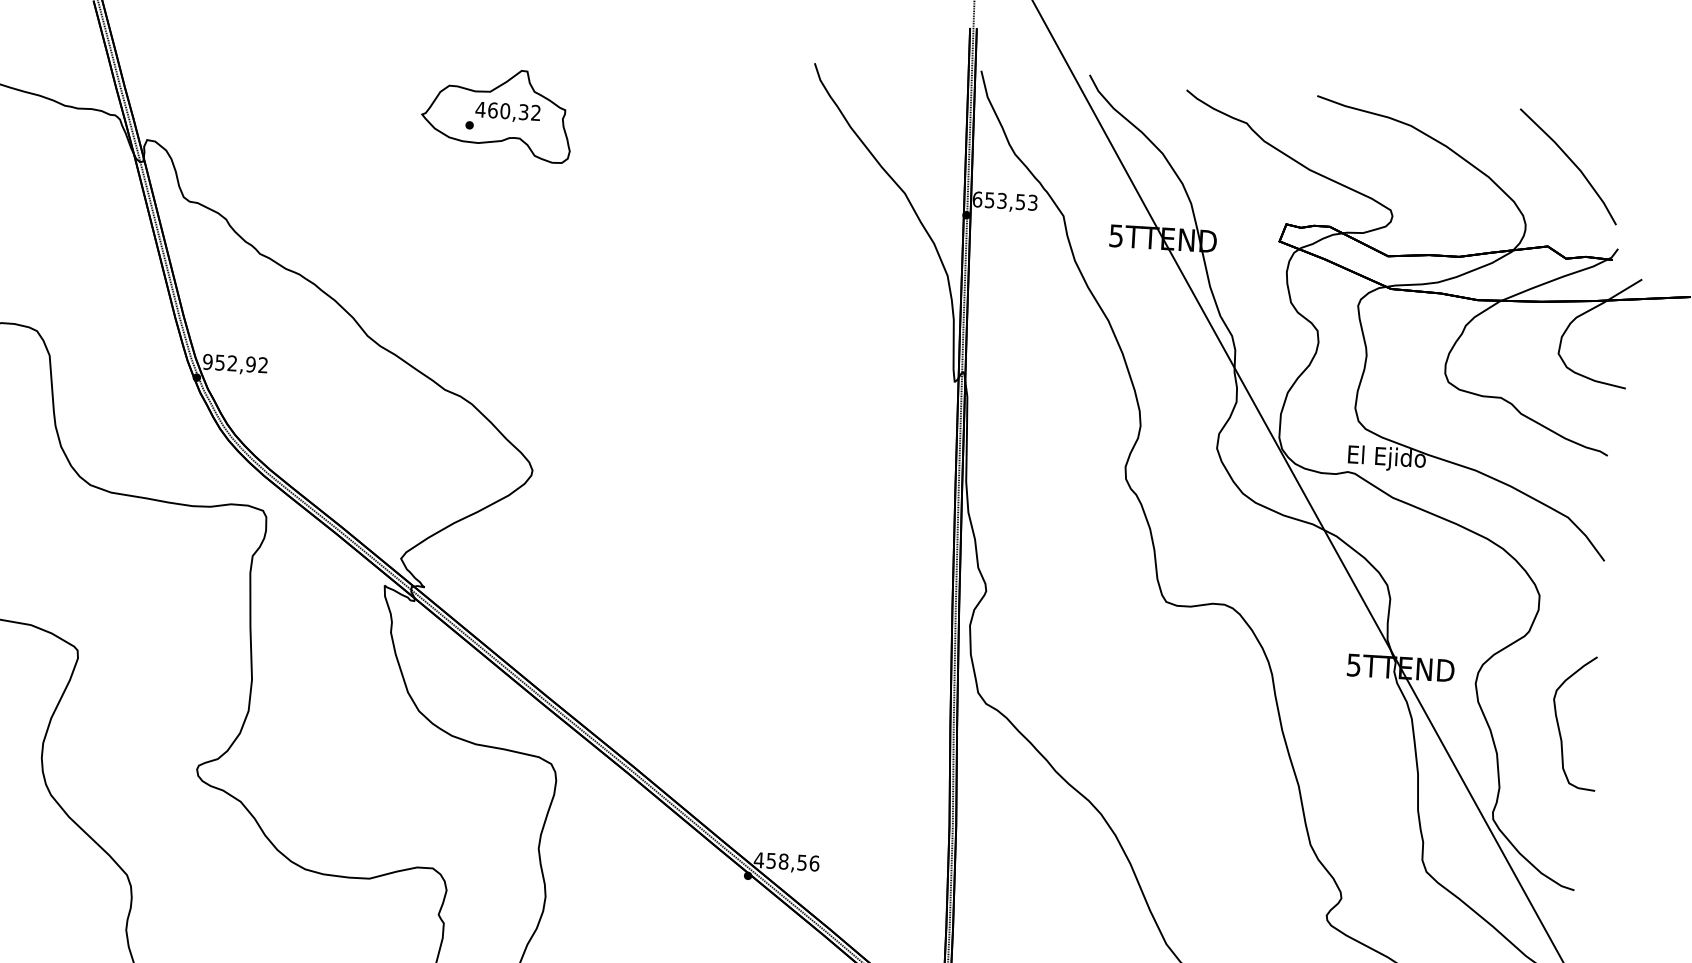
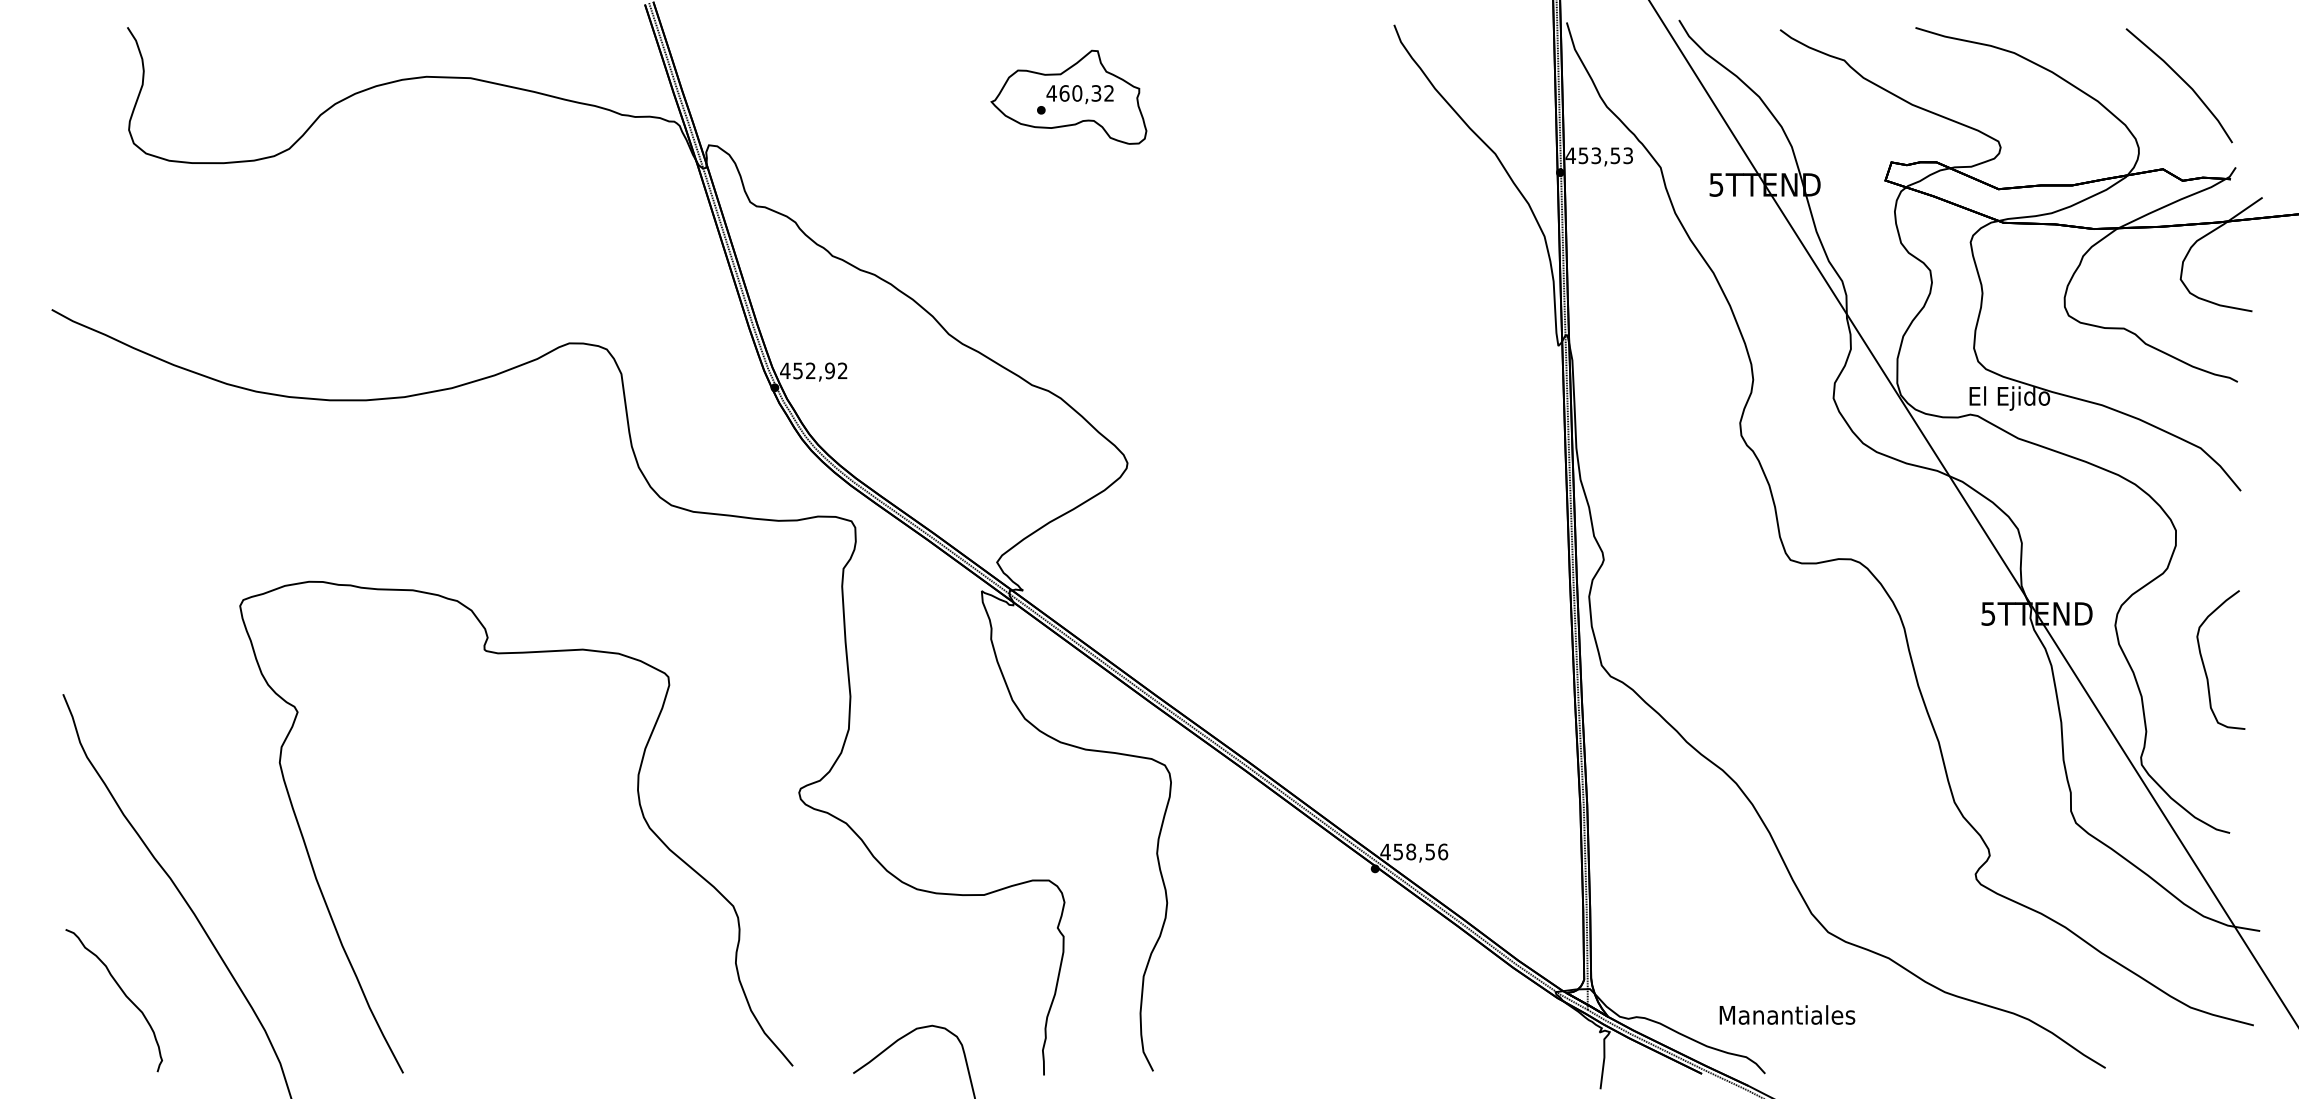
text: (977, 199) -> (1570, 155), 653,53 -> 453,53
text: (208, 361) -> (785, 370), 952,92 -> 452,92

